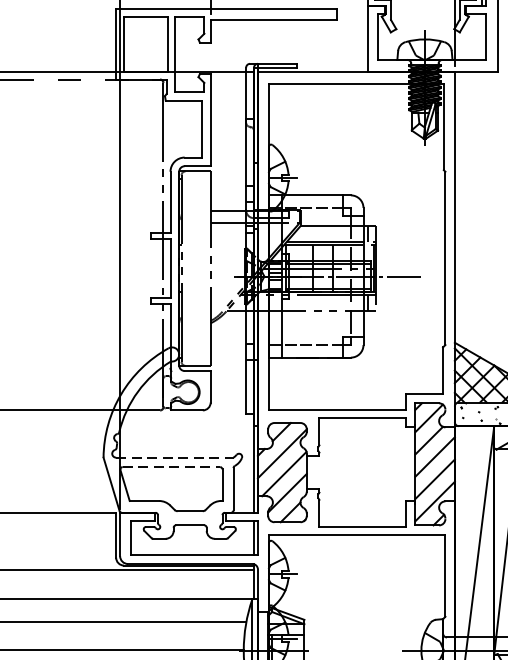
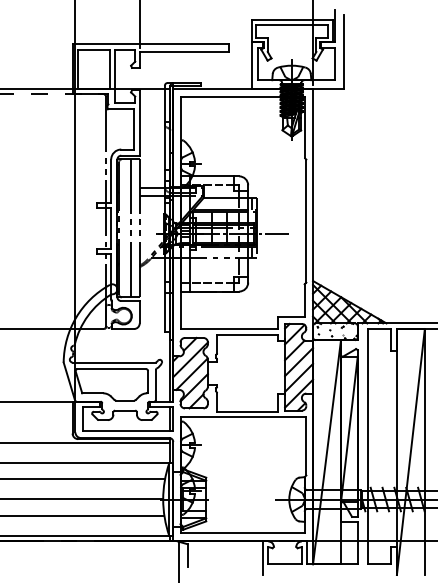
line: (199, 268) -> (131, 228), added
line: (175, 457) -> (114, 362), dashed -> solid
line: (170, 467) -> (111, 369), dashed -> solid

